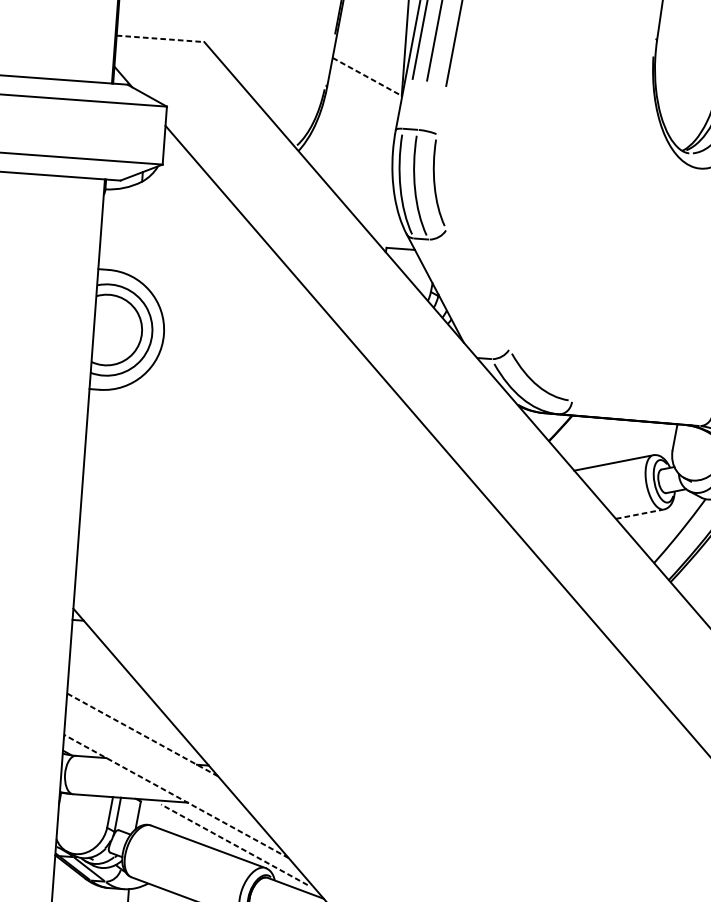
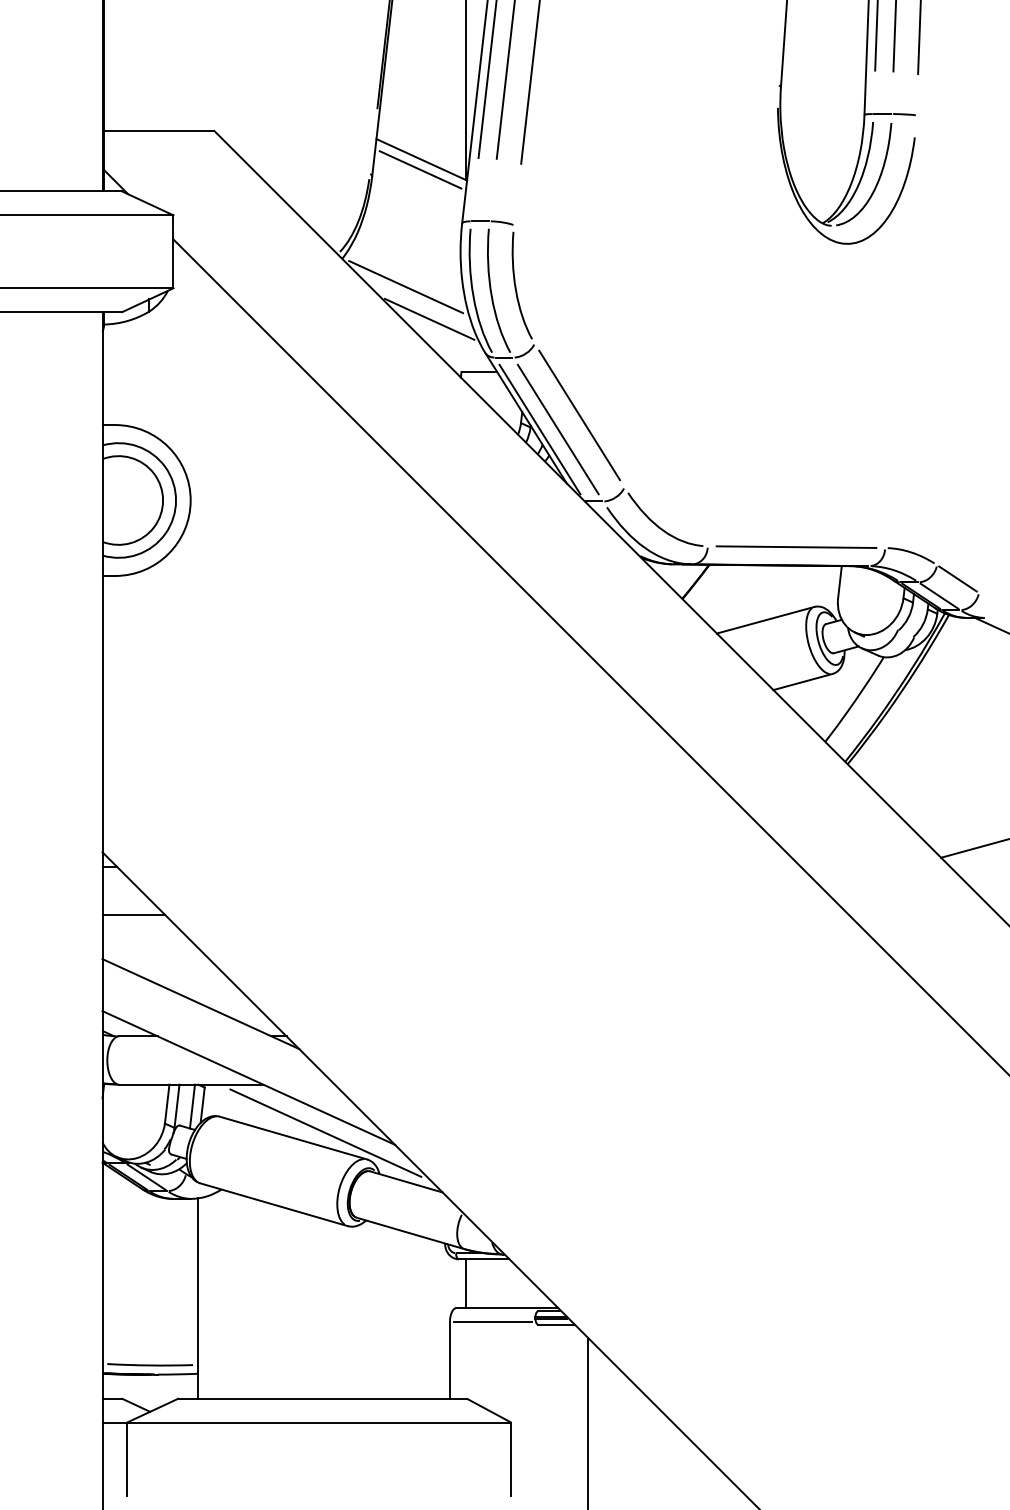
line: (160, 39) -> (159, 131), dashed -> solid
line: (367, 76) -> (421, 159), dashed -> solid
line: (365, 84) -> (420, 169), added
line: (347, 177) -> (406, 287), added
line: (364, 203) -> (429, 318), added
line: (477, 289) -> (579, 415), added
line: (445, 298) -> (539, 429), added
line: (459, 299) -> (557, 429), added
line: (642, 406) -> (796, 546), added
line: (640, 514) -> (803, 682), dashed -> solid
line: (94, 659) -> (133, 914), added
line: (142, 734) -> (200, 1003), dashed -> solid
line: (176, 796) -> (248, 1078), dashed -> solid
line: (129, 815) -> (191, 1106), added
line: (234, 845) -> (325, 1133), dashed -> solid

